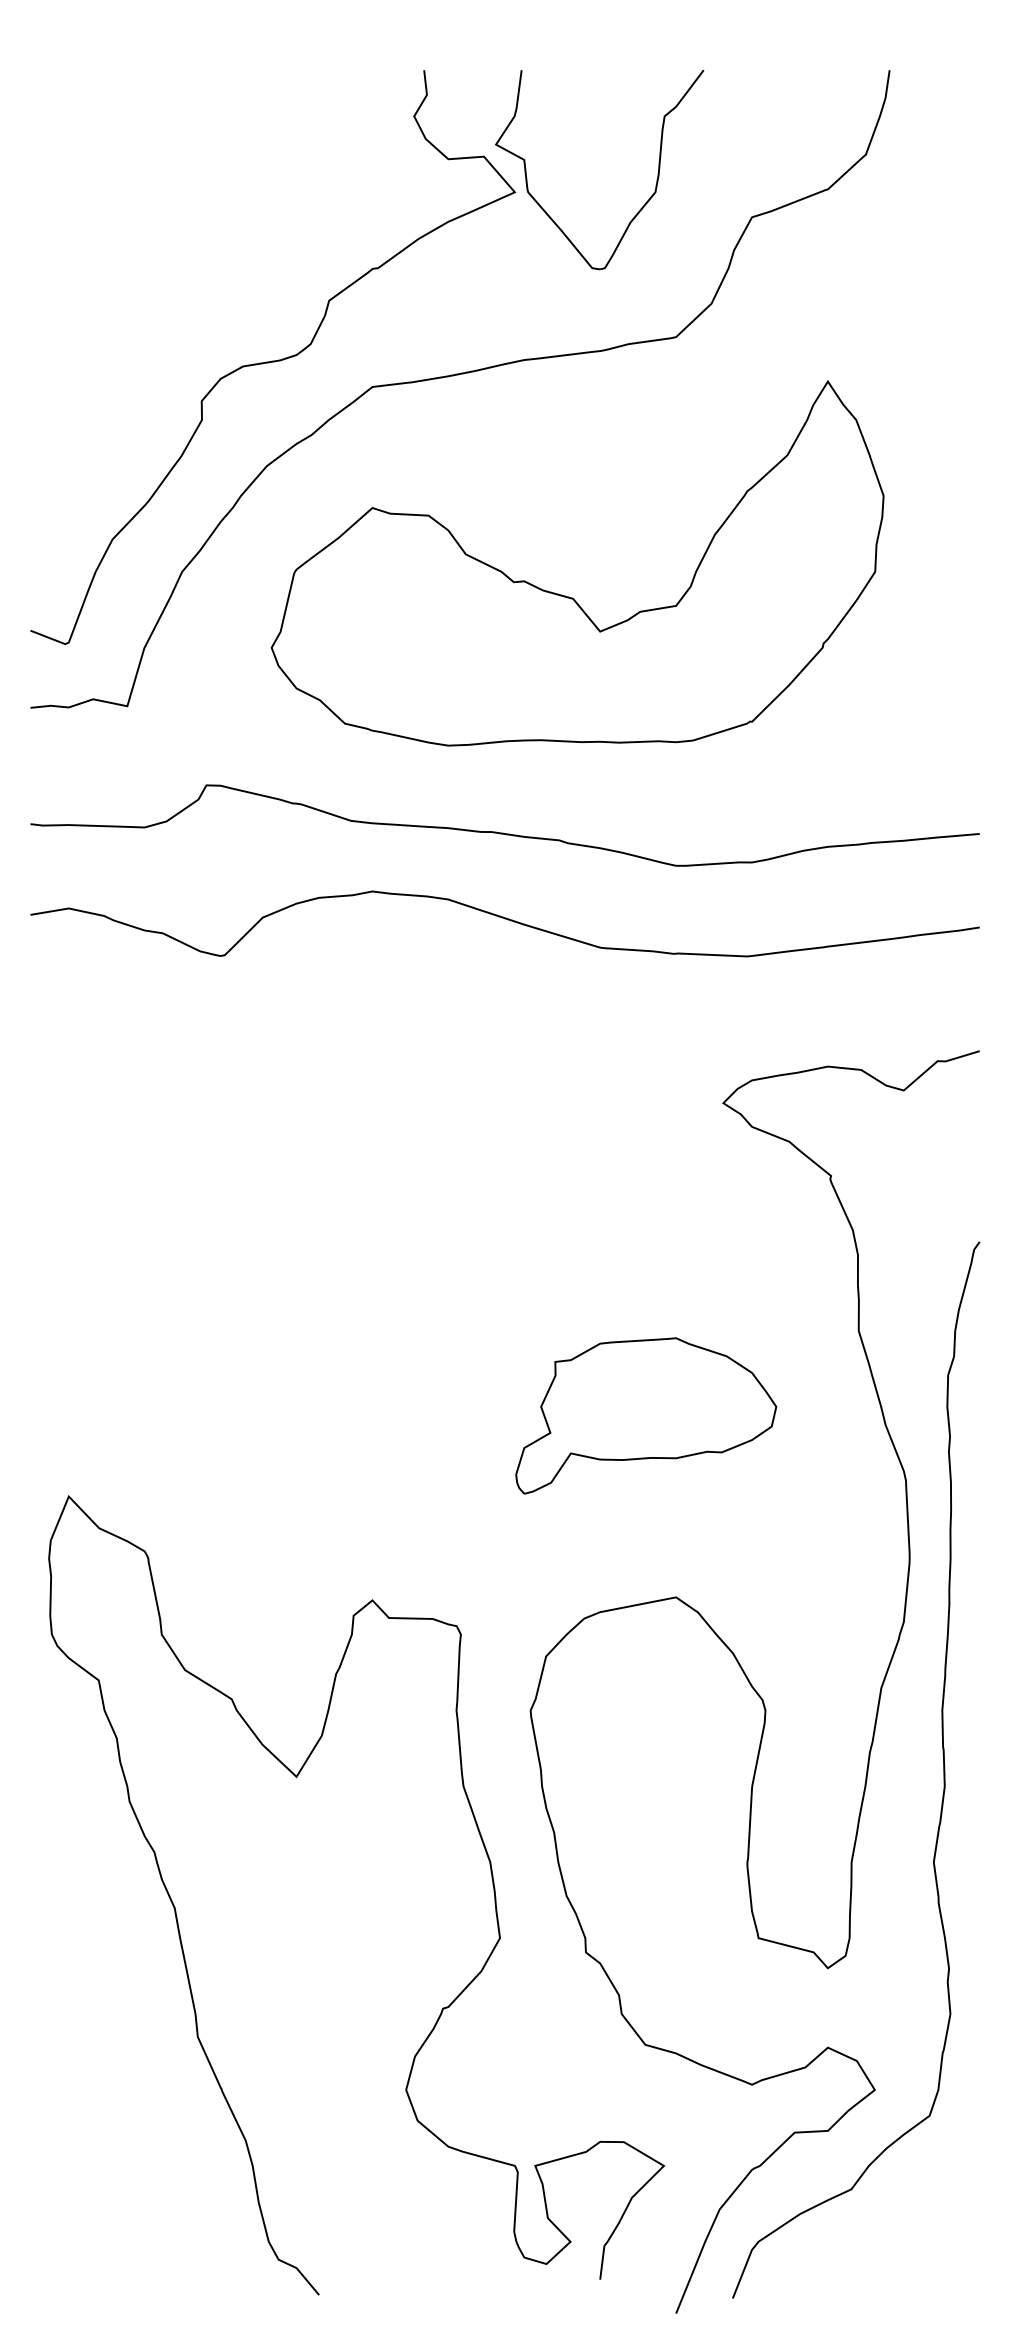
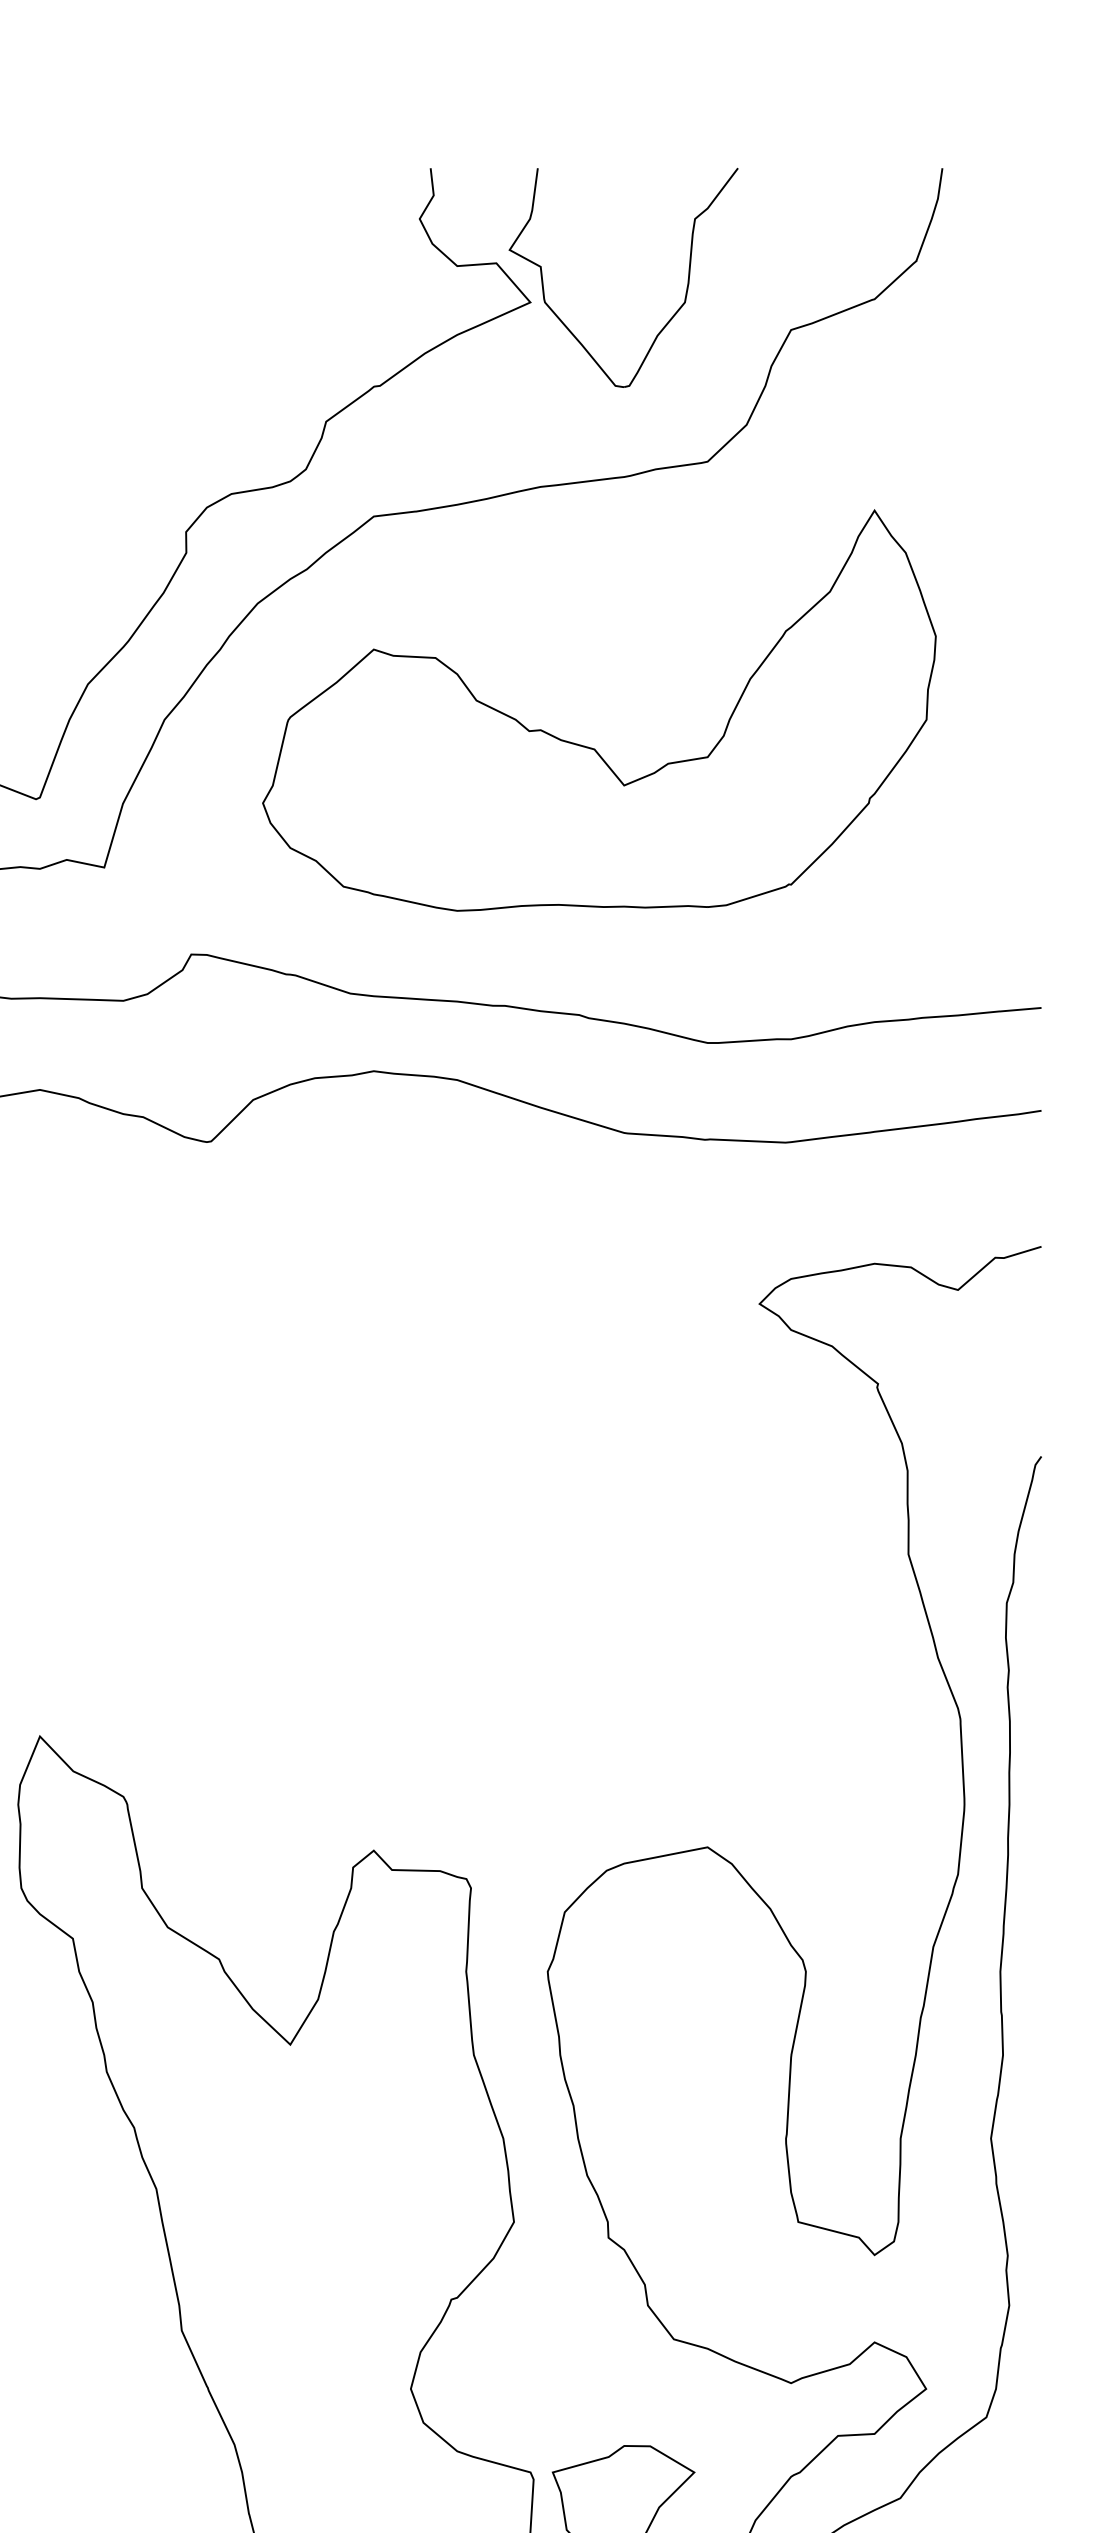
part: (646, 1415) -> (675, 1647), removed

